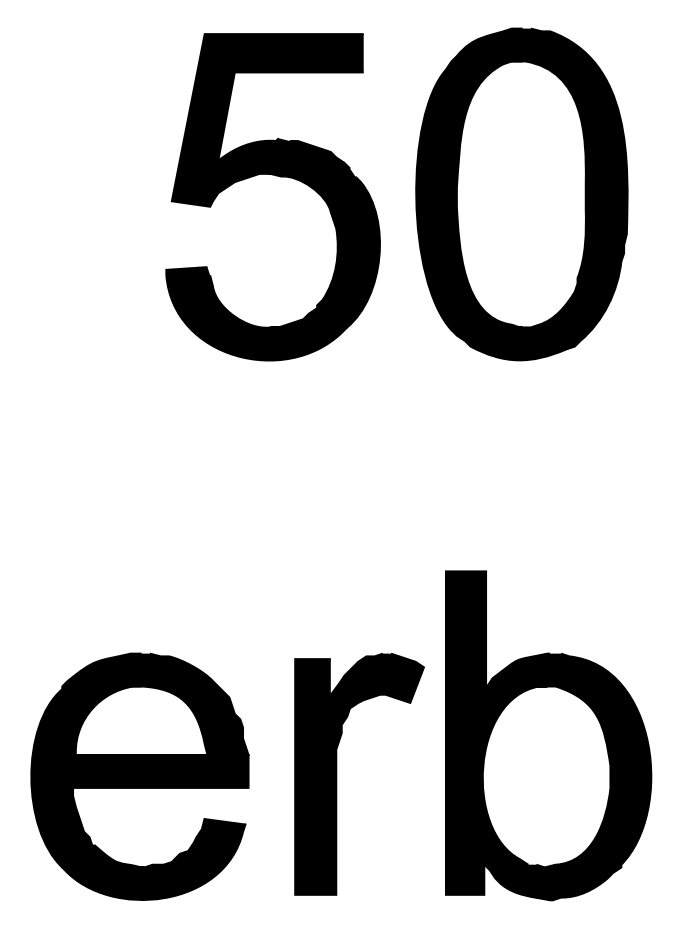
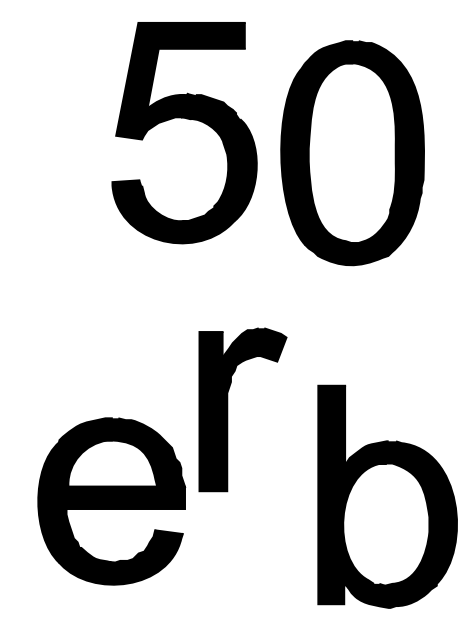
part: (521, 194) -> (352, 153), moved
part: (548, 735) -> (387, 496), moved
part: (338, 773) -> (228, 409), moved
part: (139, 776) -> (111, 501), moved

